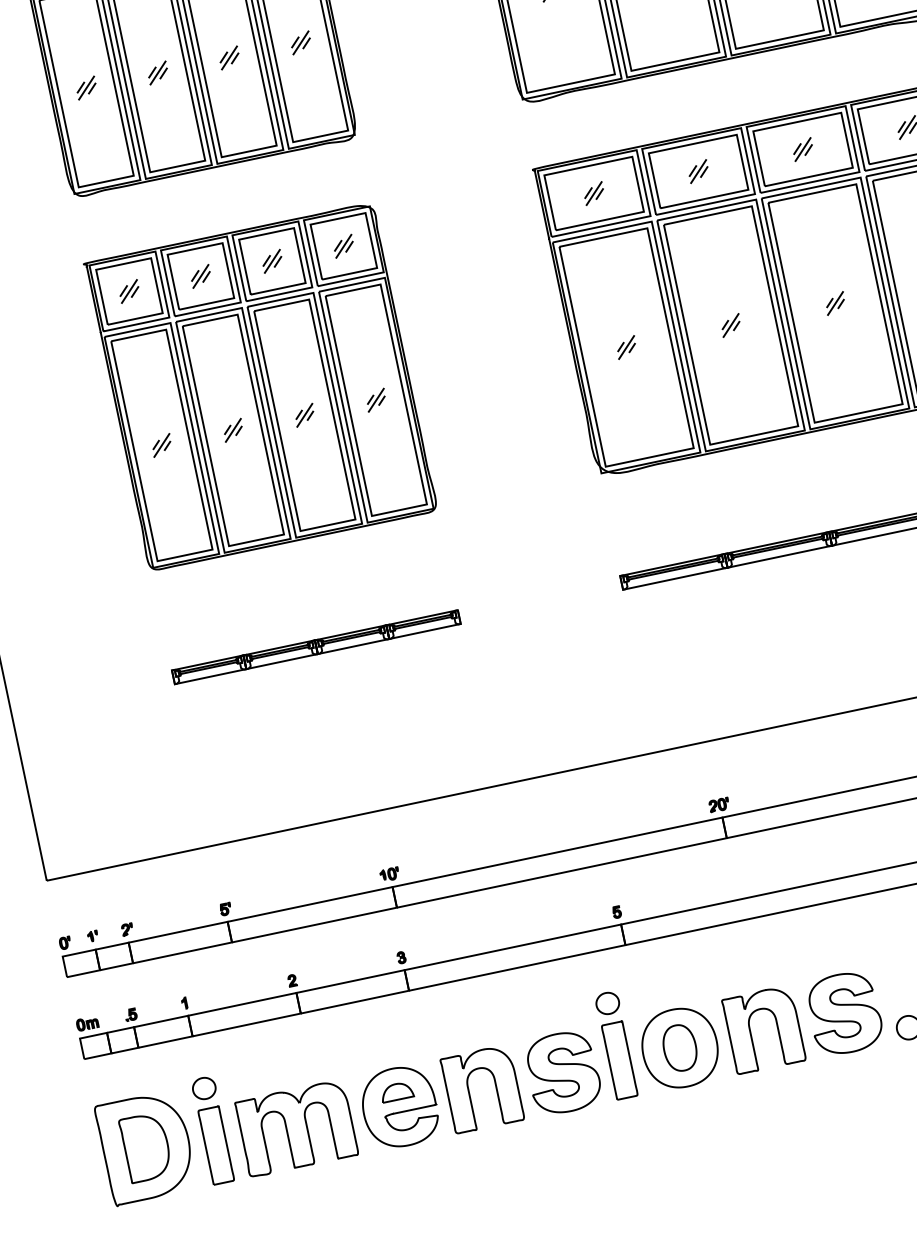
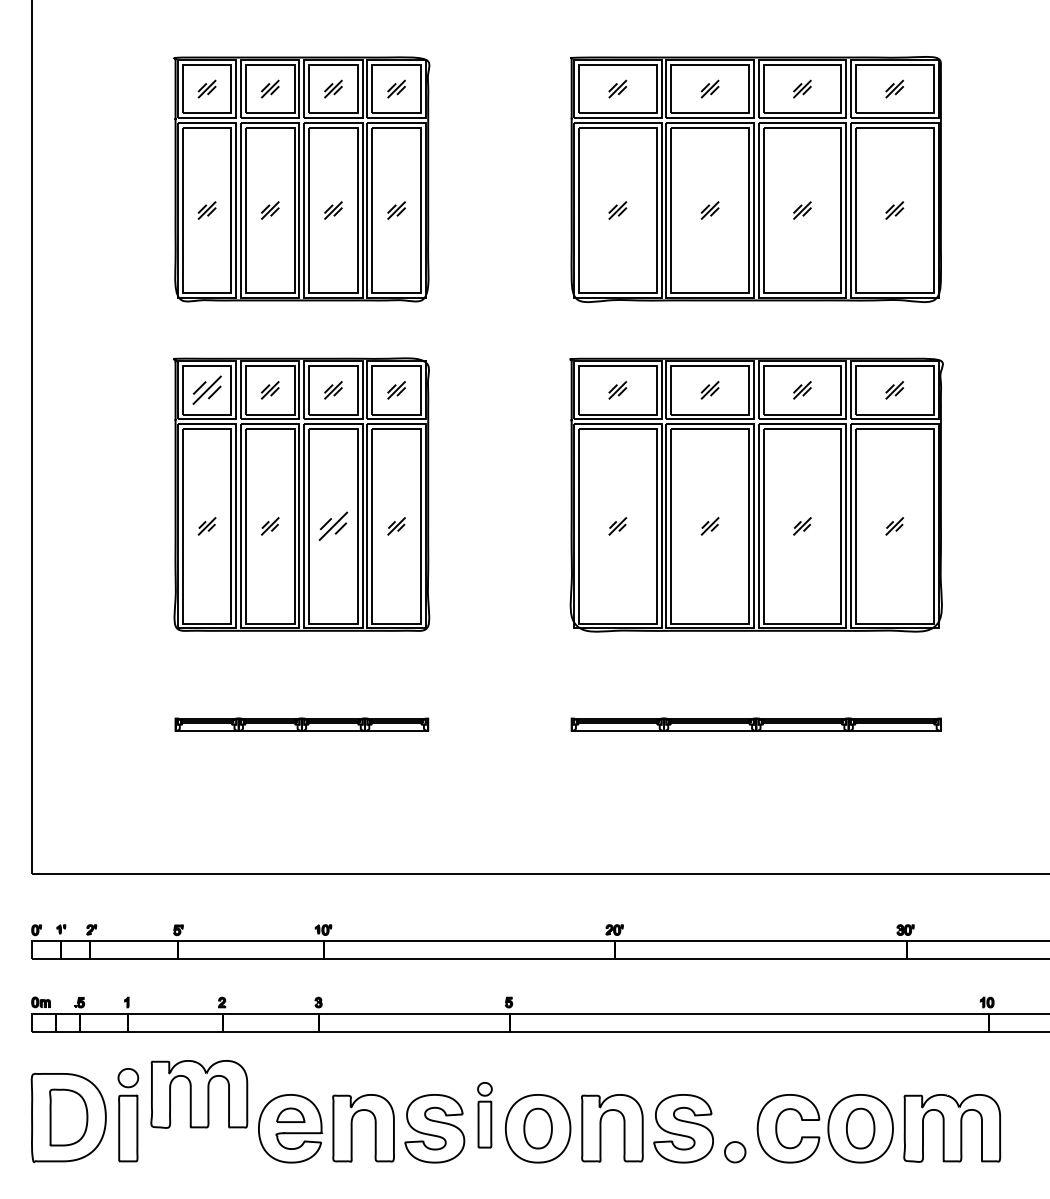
part: (128, 291) -> (206, 390), size x1.6
part: (304, 415) -> (333, 526), size x1.6
part: (616, 1045) -> (484, 1115), size x0.7
part: (296, 1128) -> (199, 1094), moved

